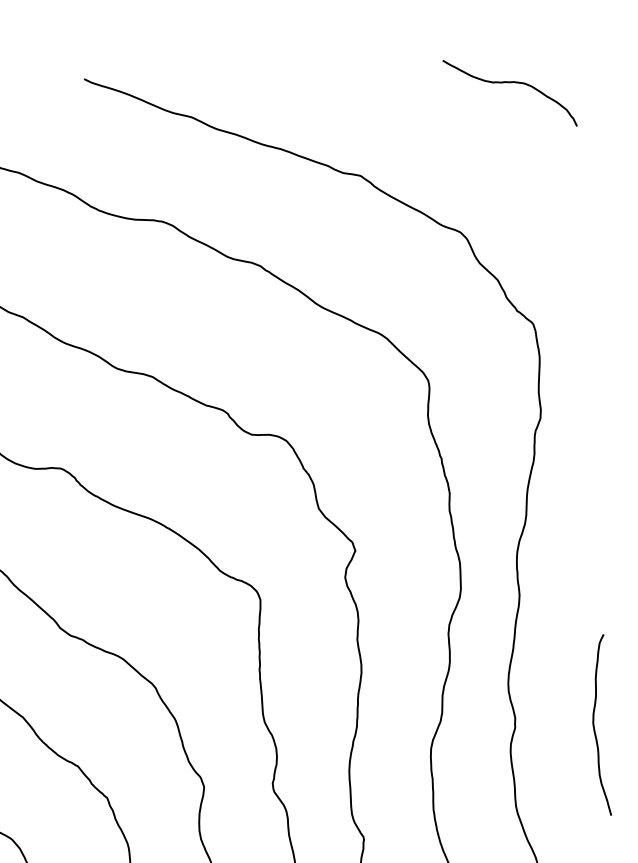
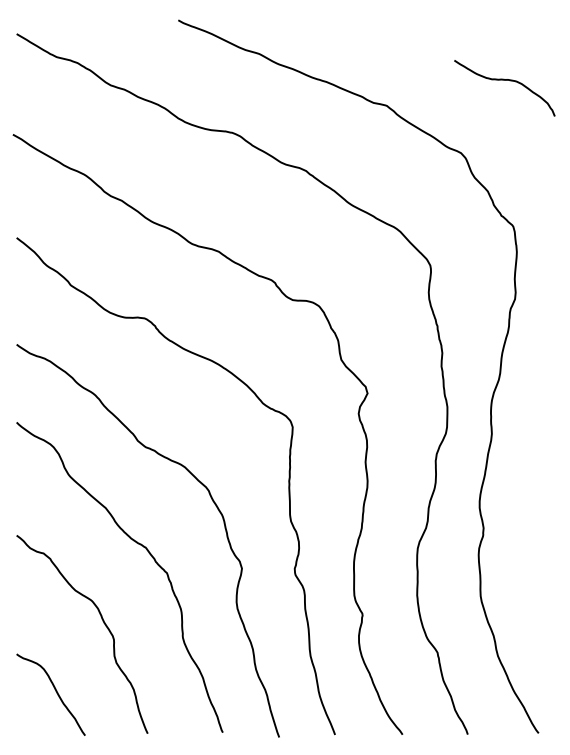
curve: (509, 83) -> (504, 80), moved
curve: (594, 724) -> (544, 536), removed

